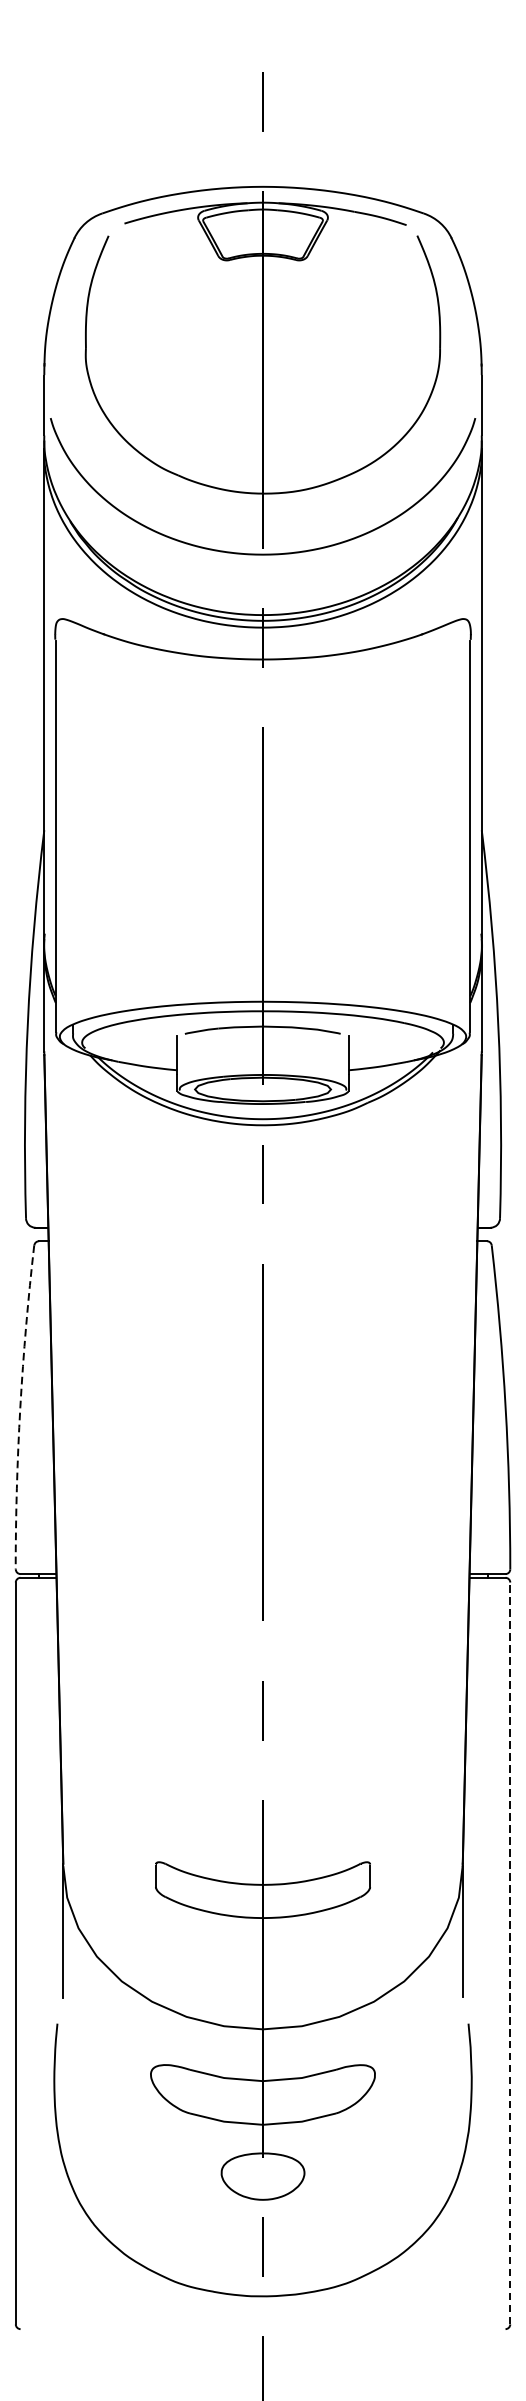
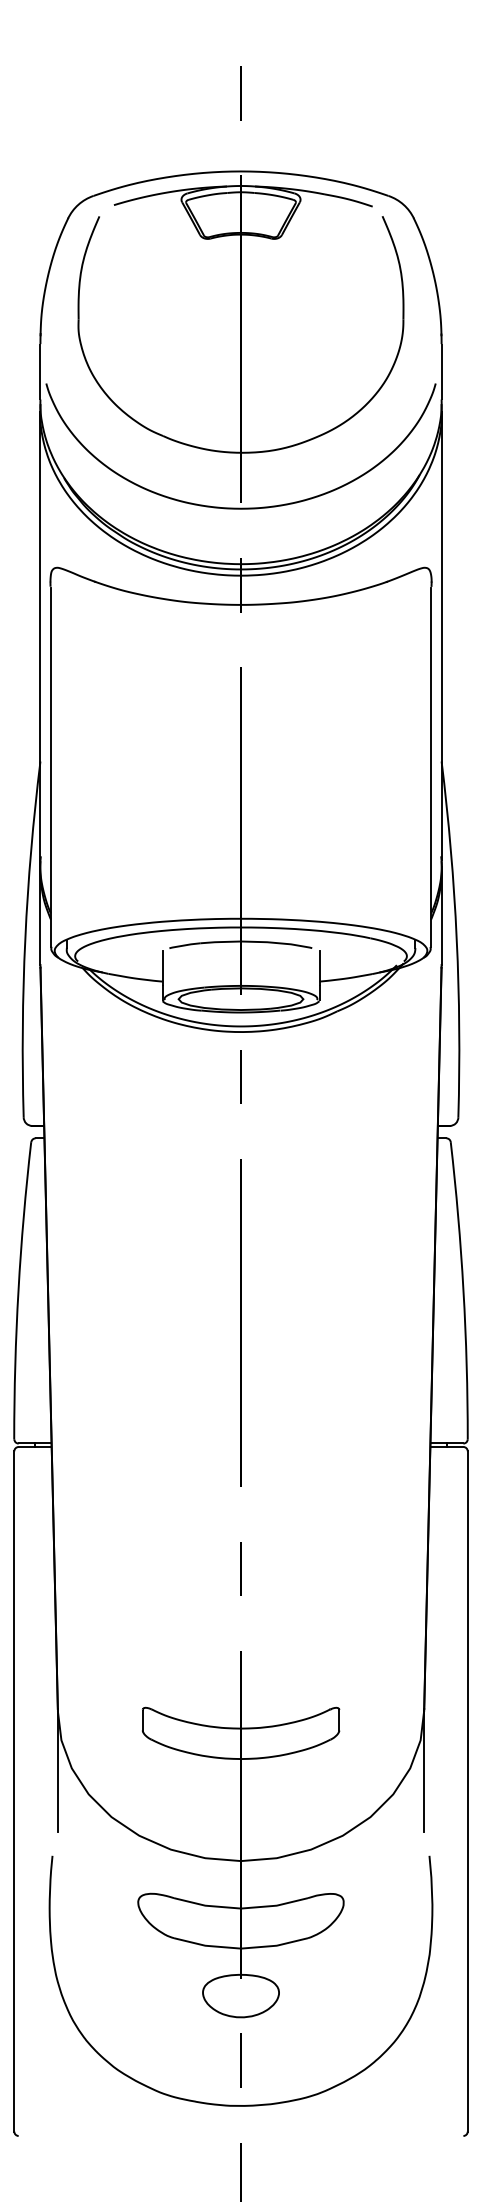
arc: (20, 1407) -> (18, 1290), dashed -> solid
line: (509, 1952) -> (467, 1790), dashed -> solid

